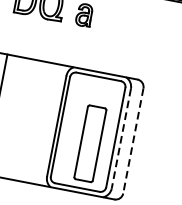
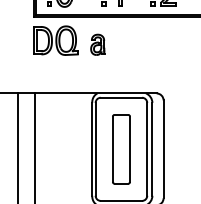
line: (121, 138) -> (152, 149), dashed -> solid
line: (133, 141) -> (163, 149), dashed -> solid
part: (90, 143) -> (121, 149), moved

